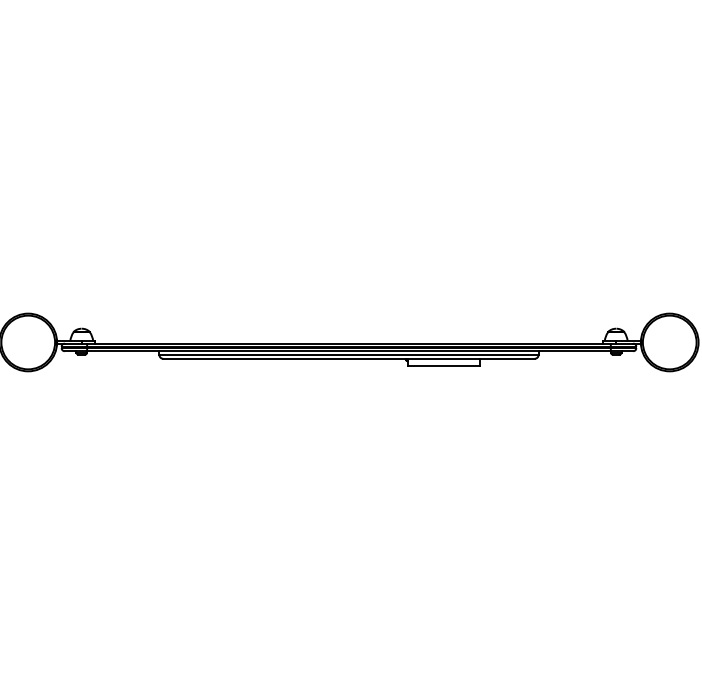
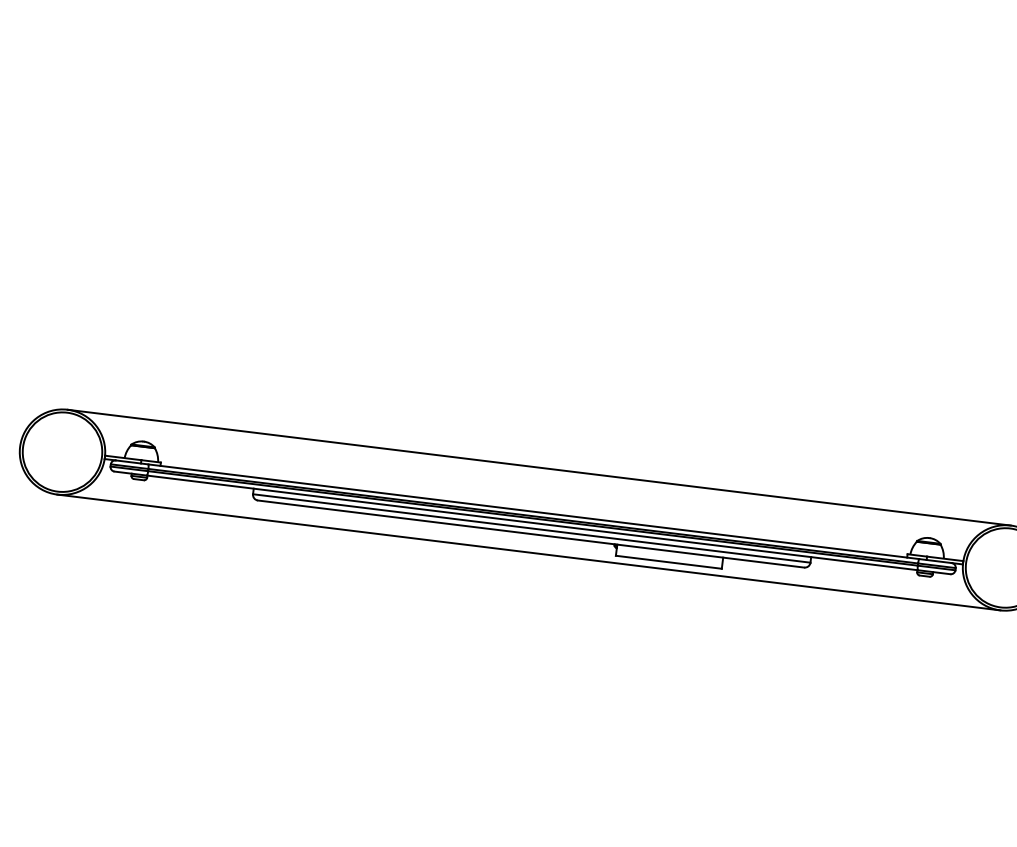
line: (348, 313) -> (538, 467), added
line: (348, 371) -> (528, 552), added

